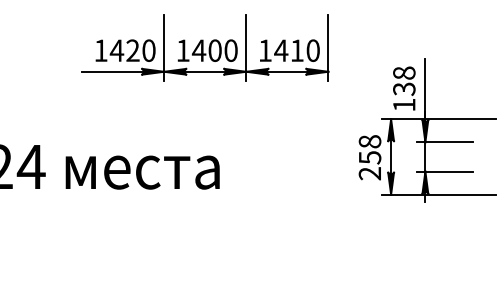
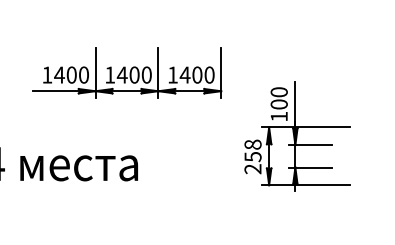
text: (132, 49) -> (71, 74), 1420 -> 1400
text: (297, 49) -> (197, 74), 1410 -> 1400
text: (403, 81) -> (278, 98), 138 -> 100

